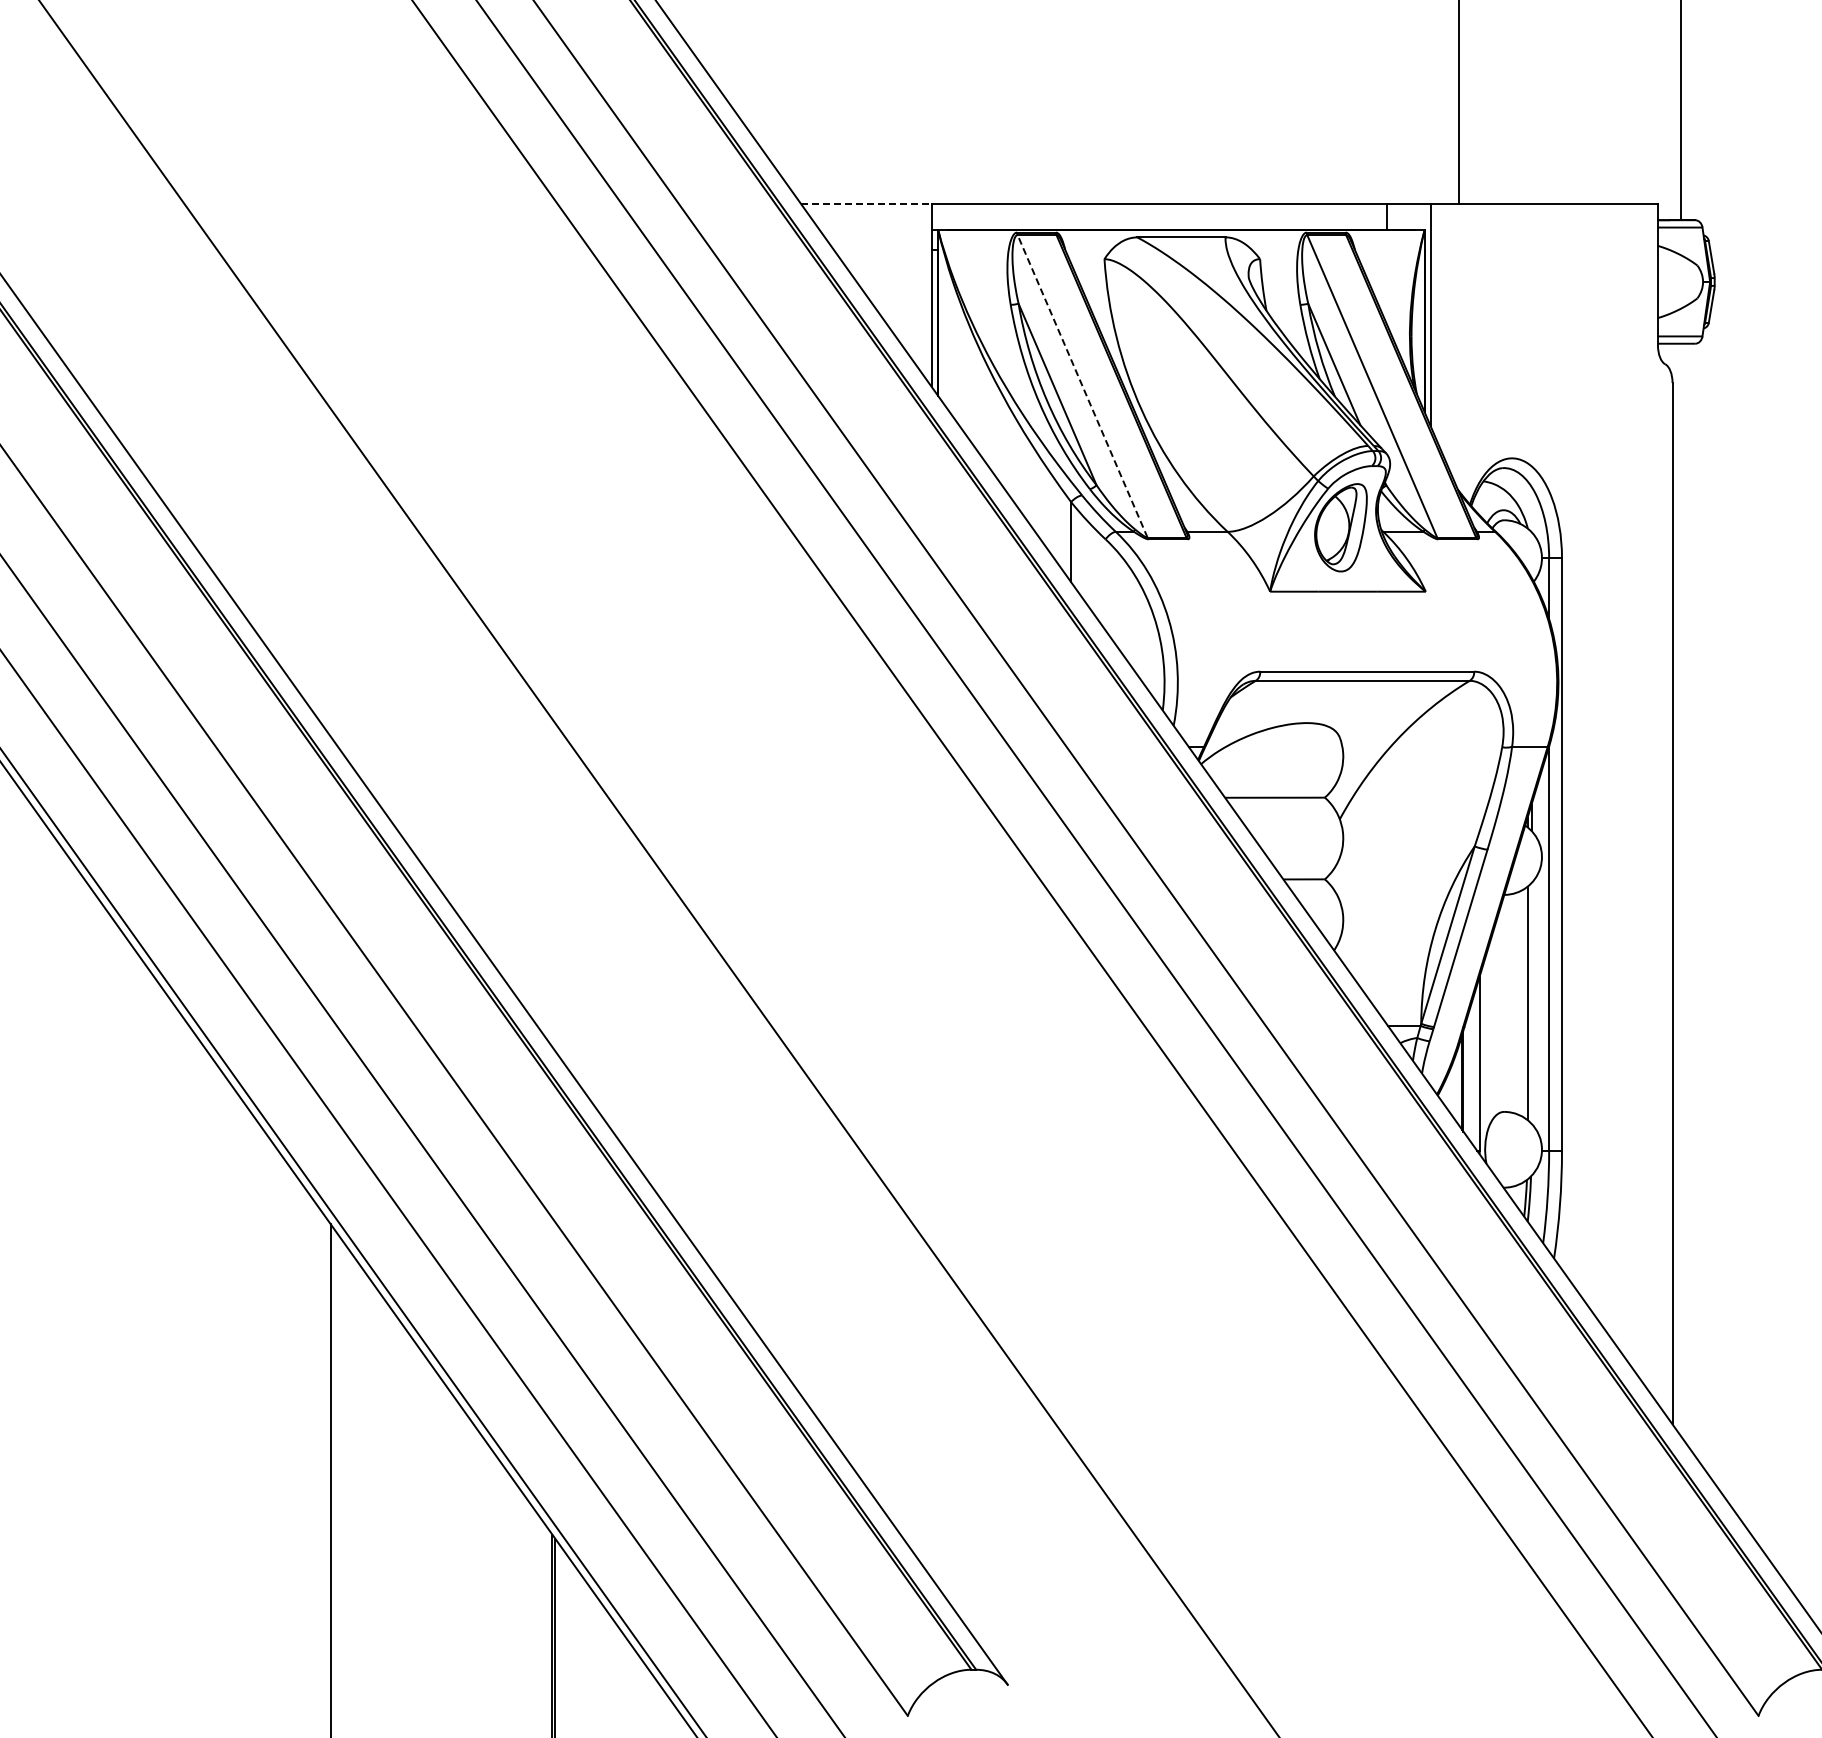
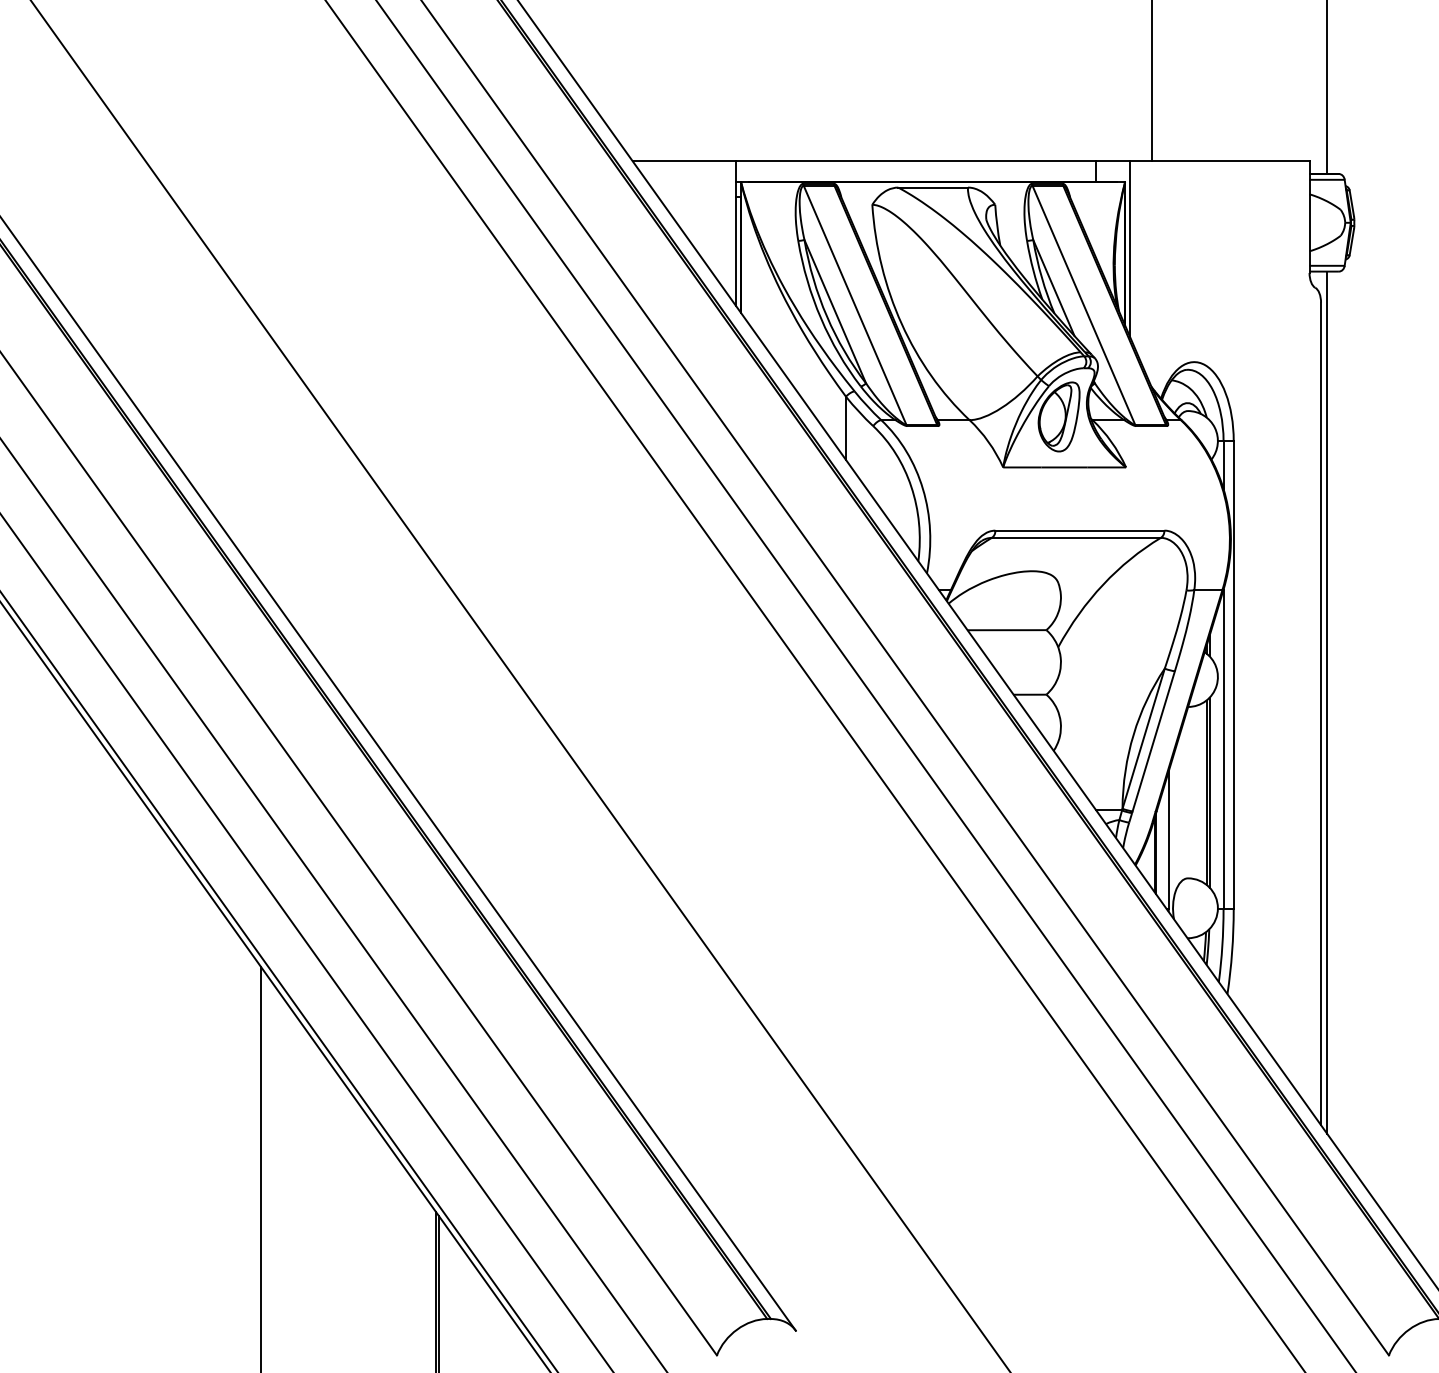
line: (867, 204) -> (685, 161), dashed -> solid
line: (1082, 386) -> (854, 305), dashed -> solid
line: (1680, 889) -> (1327, 702), added
line: (1531, 1003) -> (1209, 792), added

